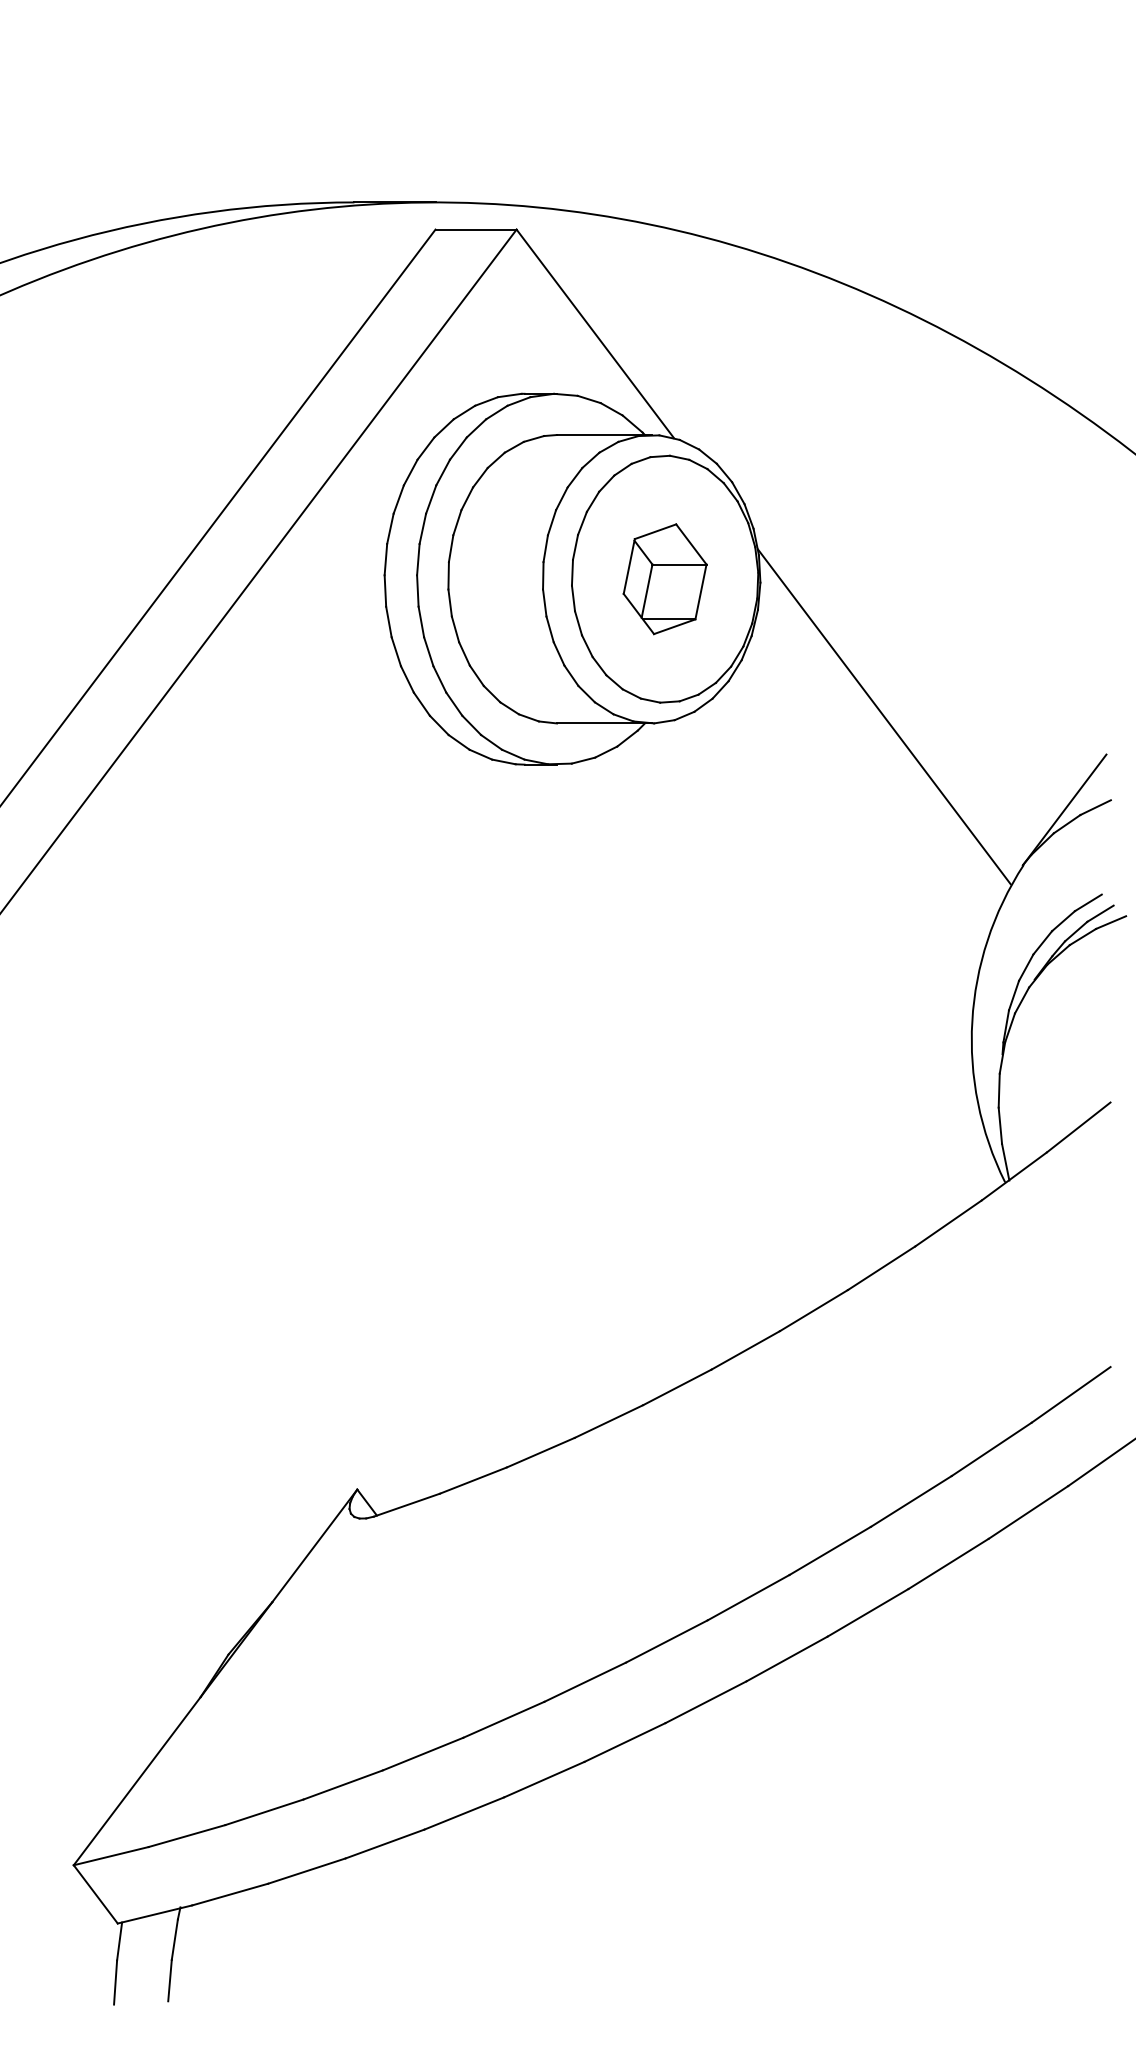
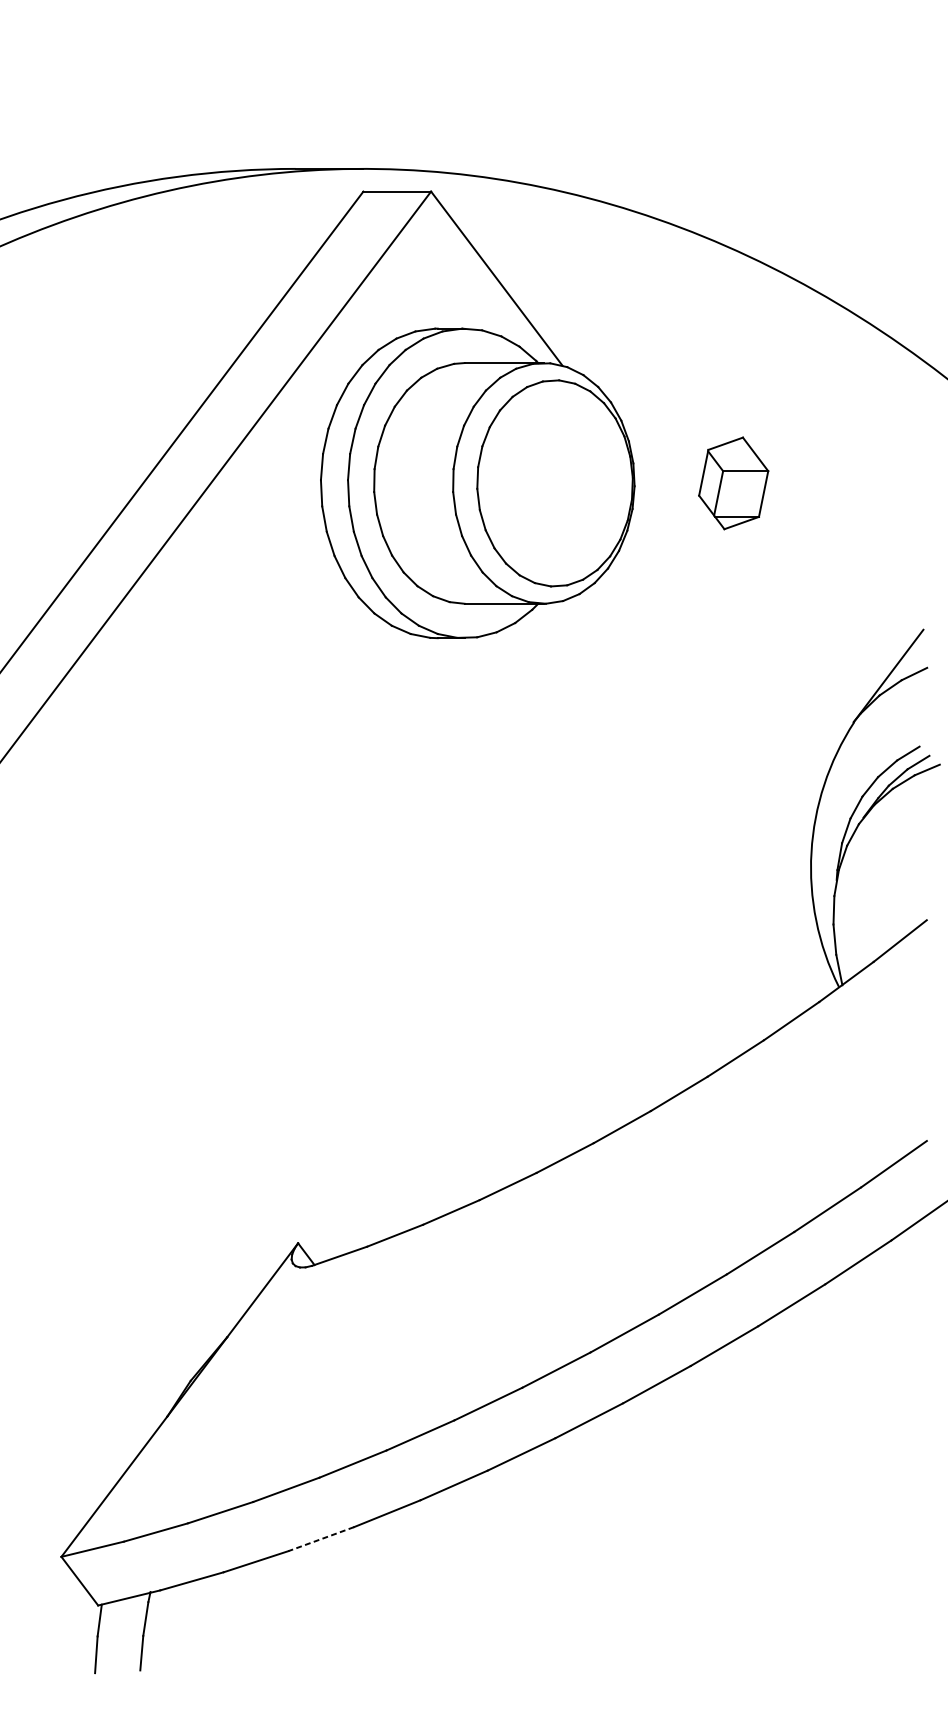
part: (664, 579) -> (733, 483), moved
line: (884, 716) -> (738, 597), removed
line: (385, 1844) -> (321, 1539), solid -> dashed

